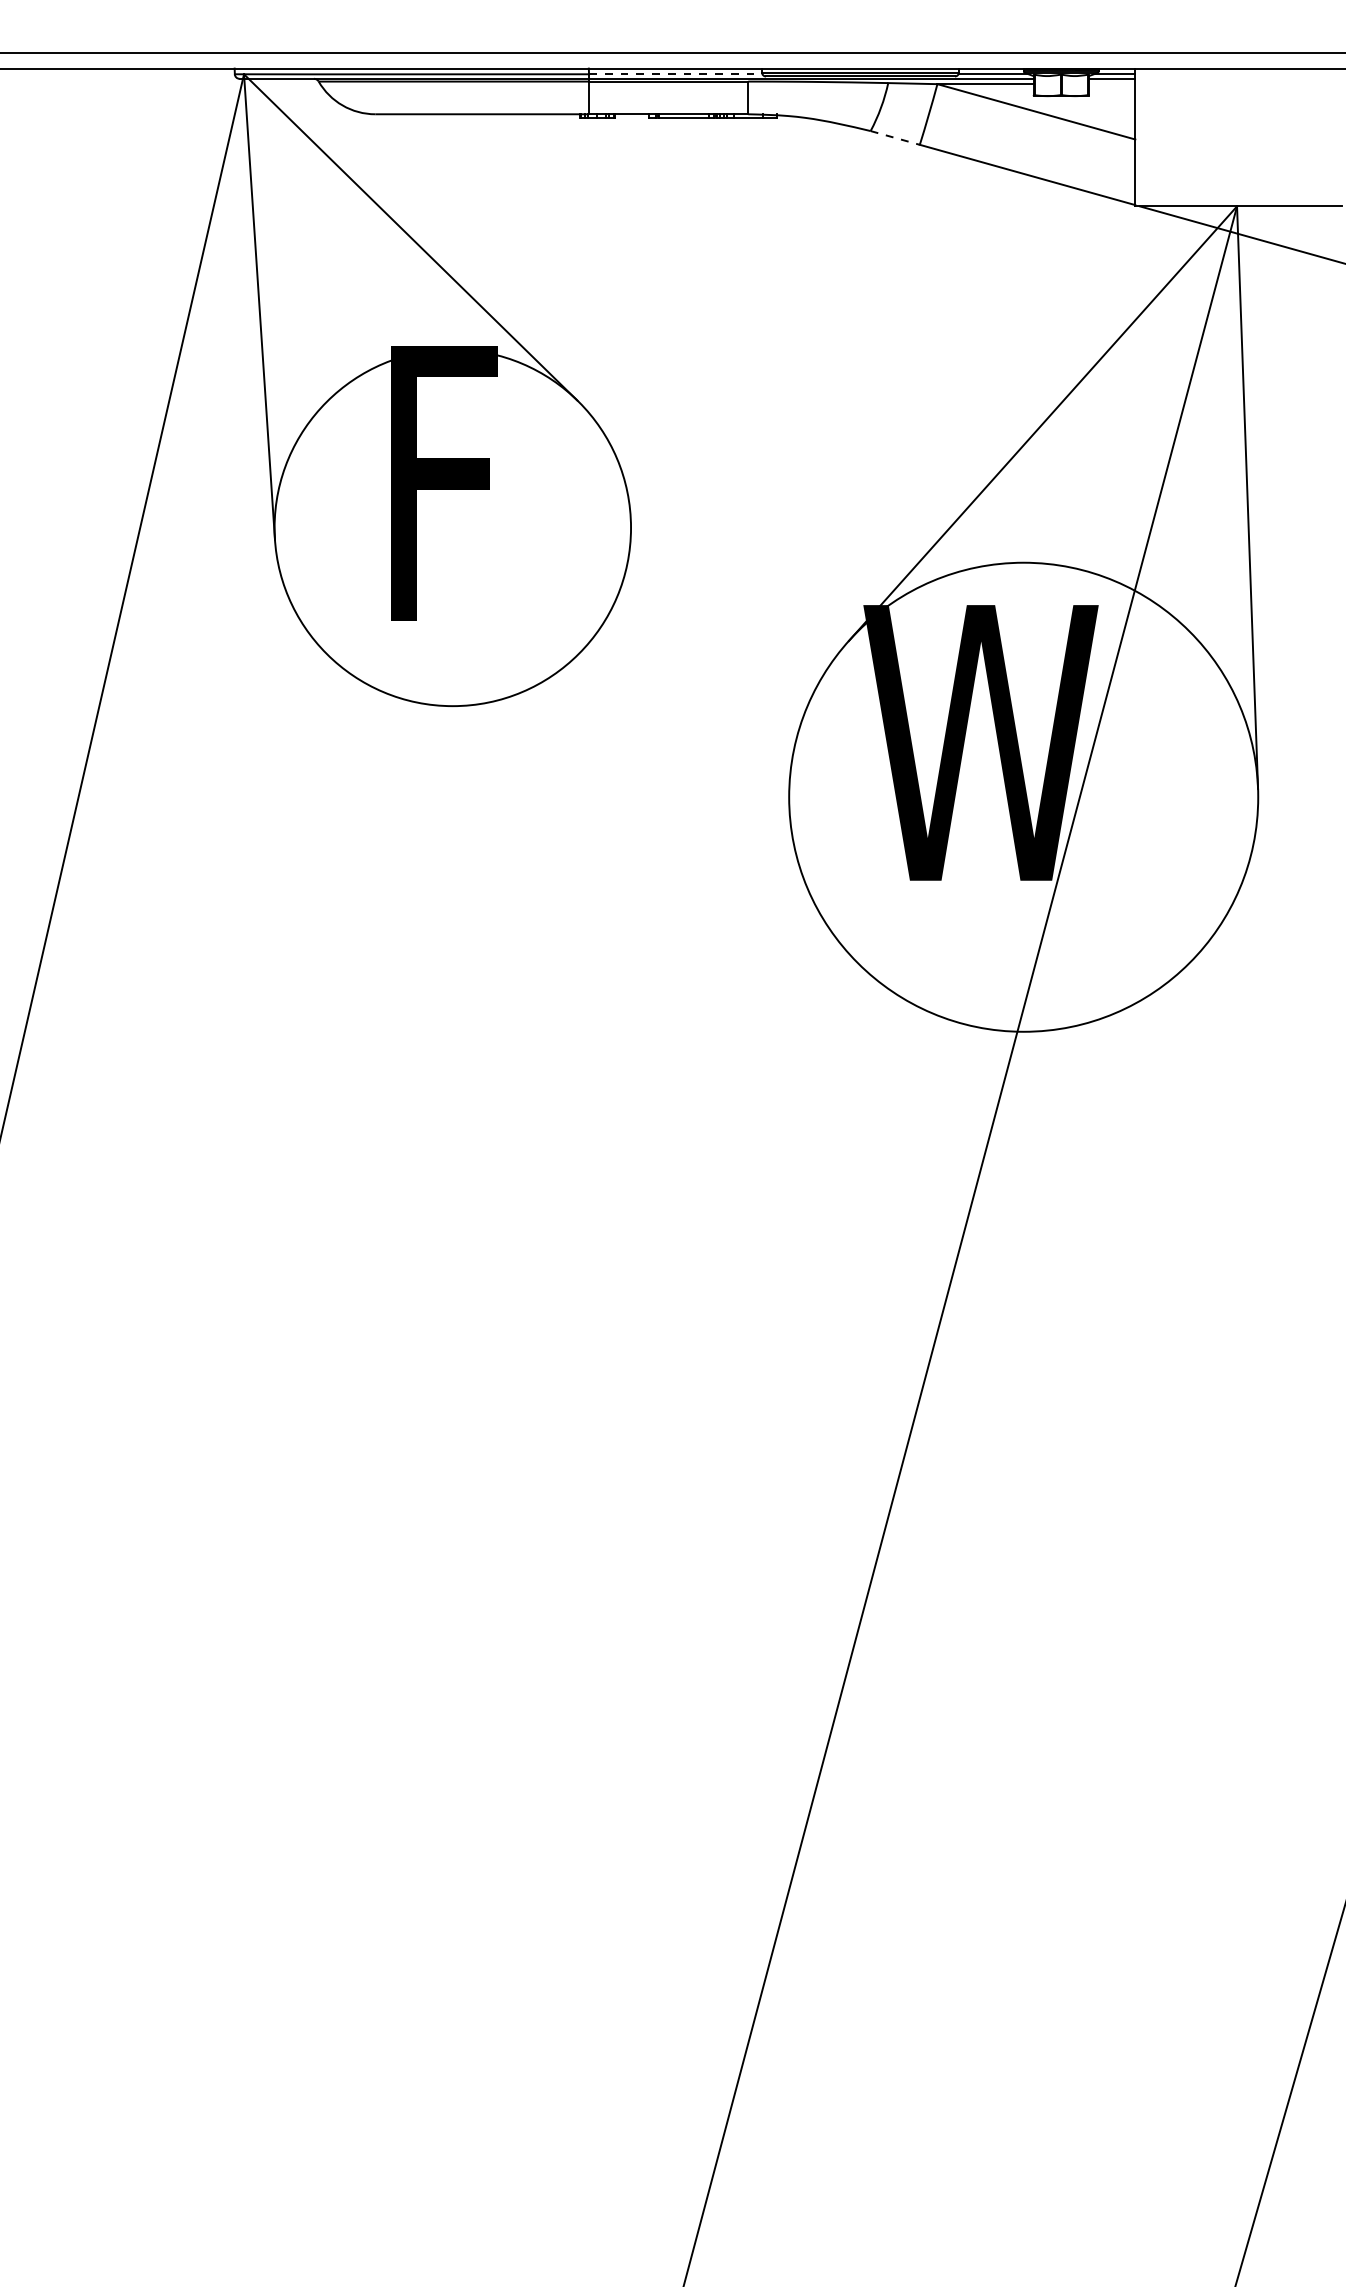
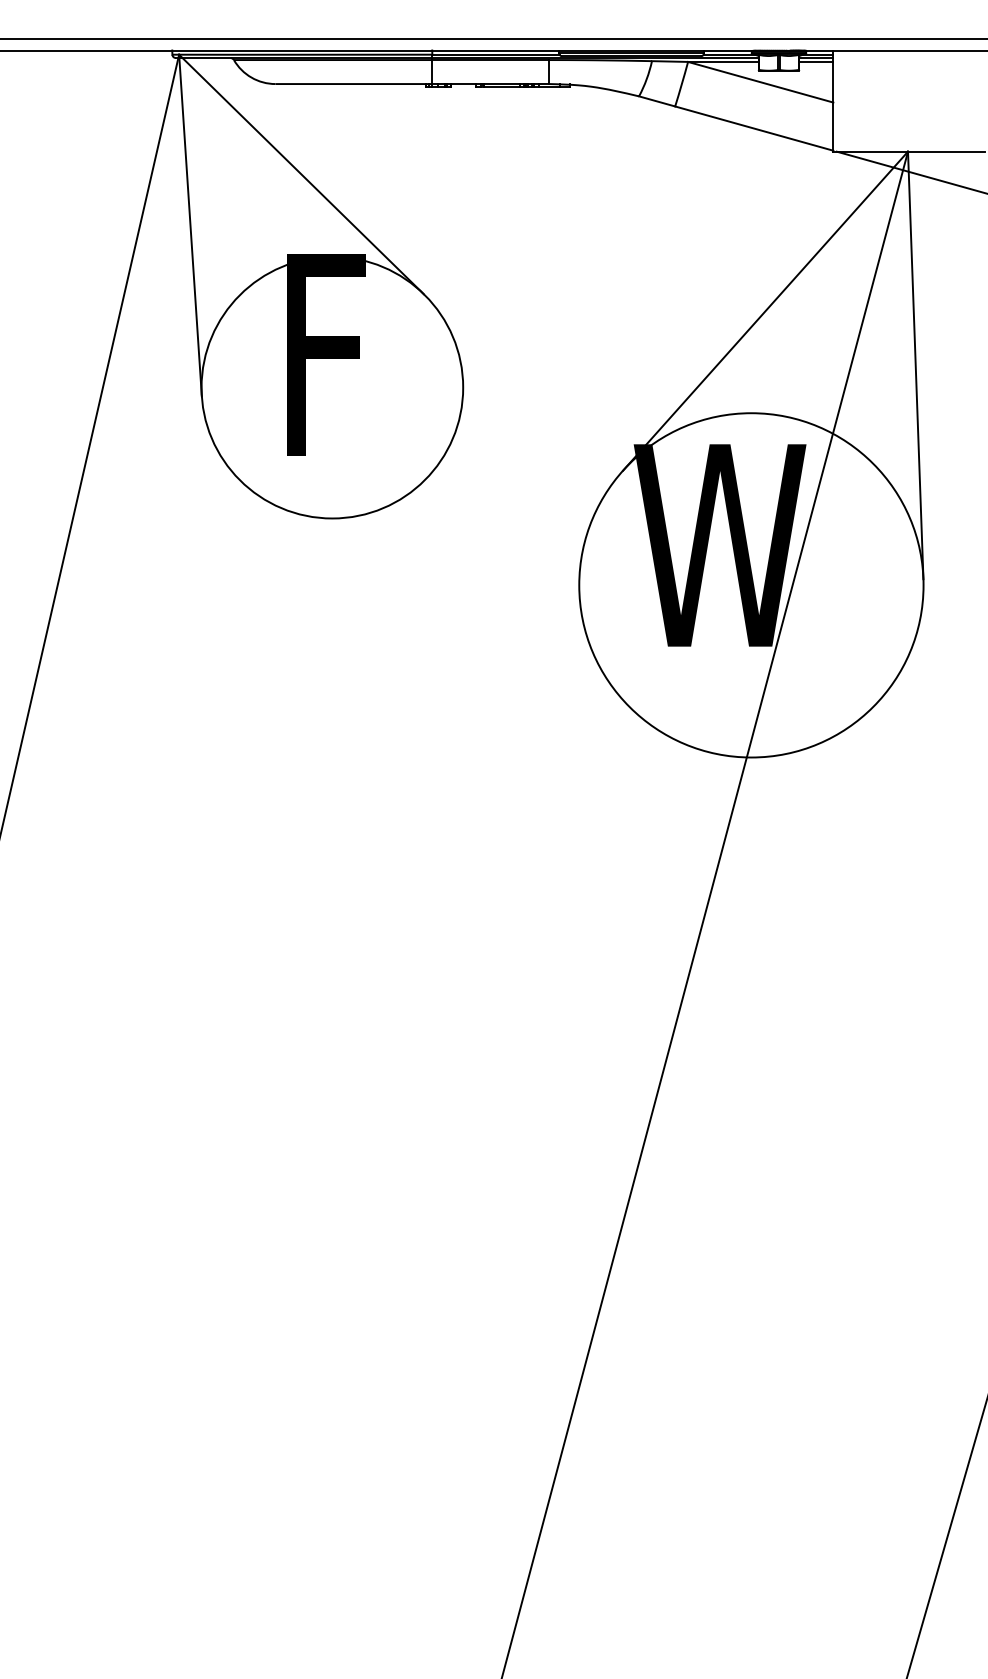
line: (675, 74) -> (495, 54), dashed -> solid
line: (1111, 84) -> (815, 62), added
line: (895, 137) -> (657, 101), dashed -> solid

